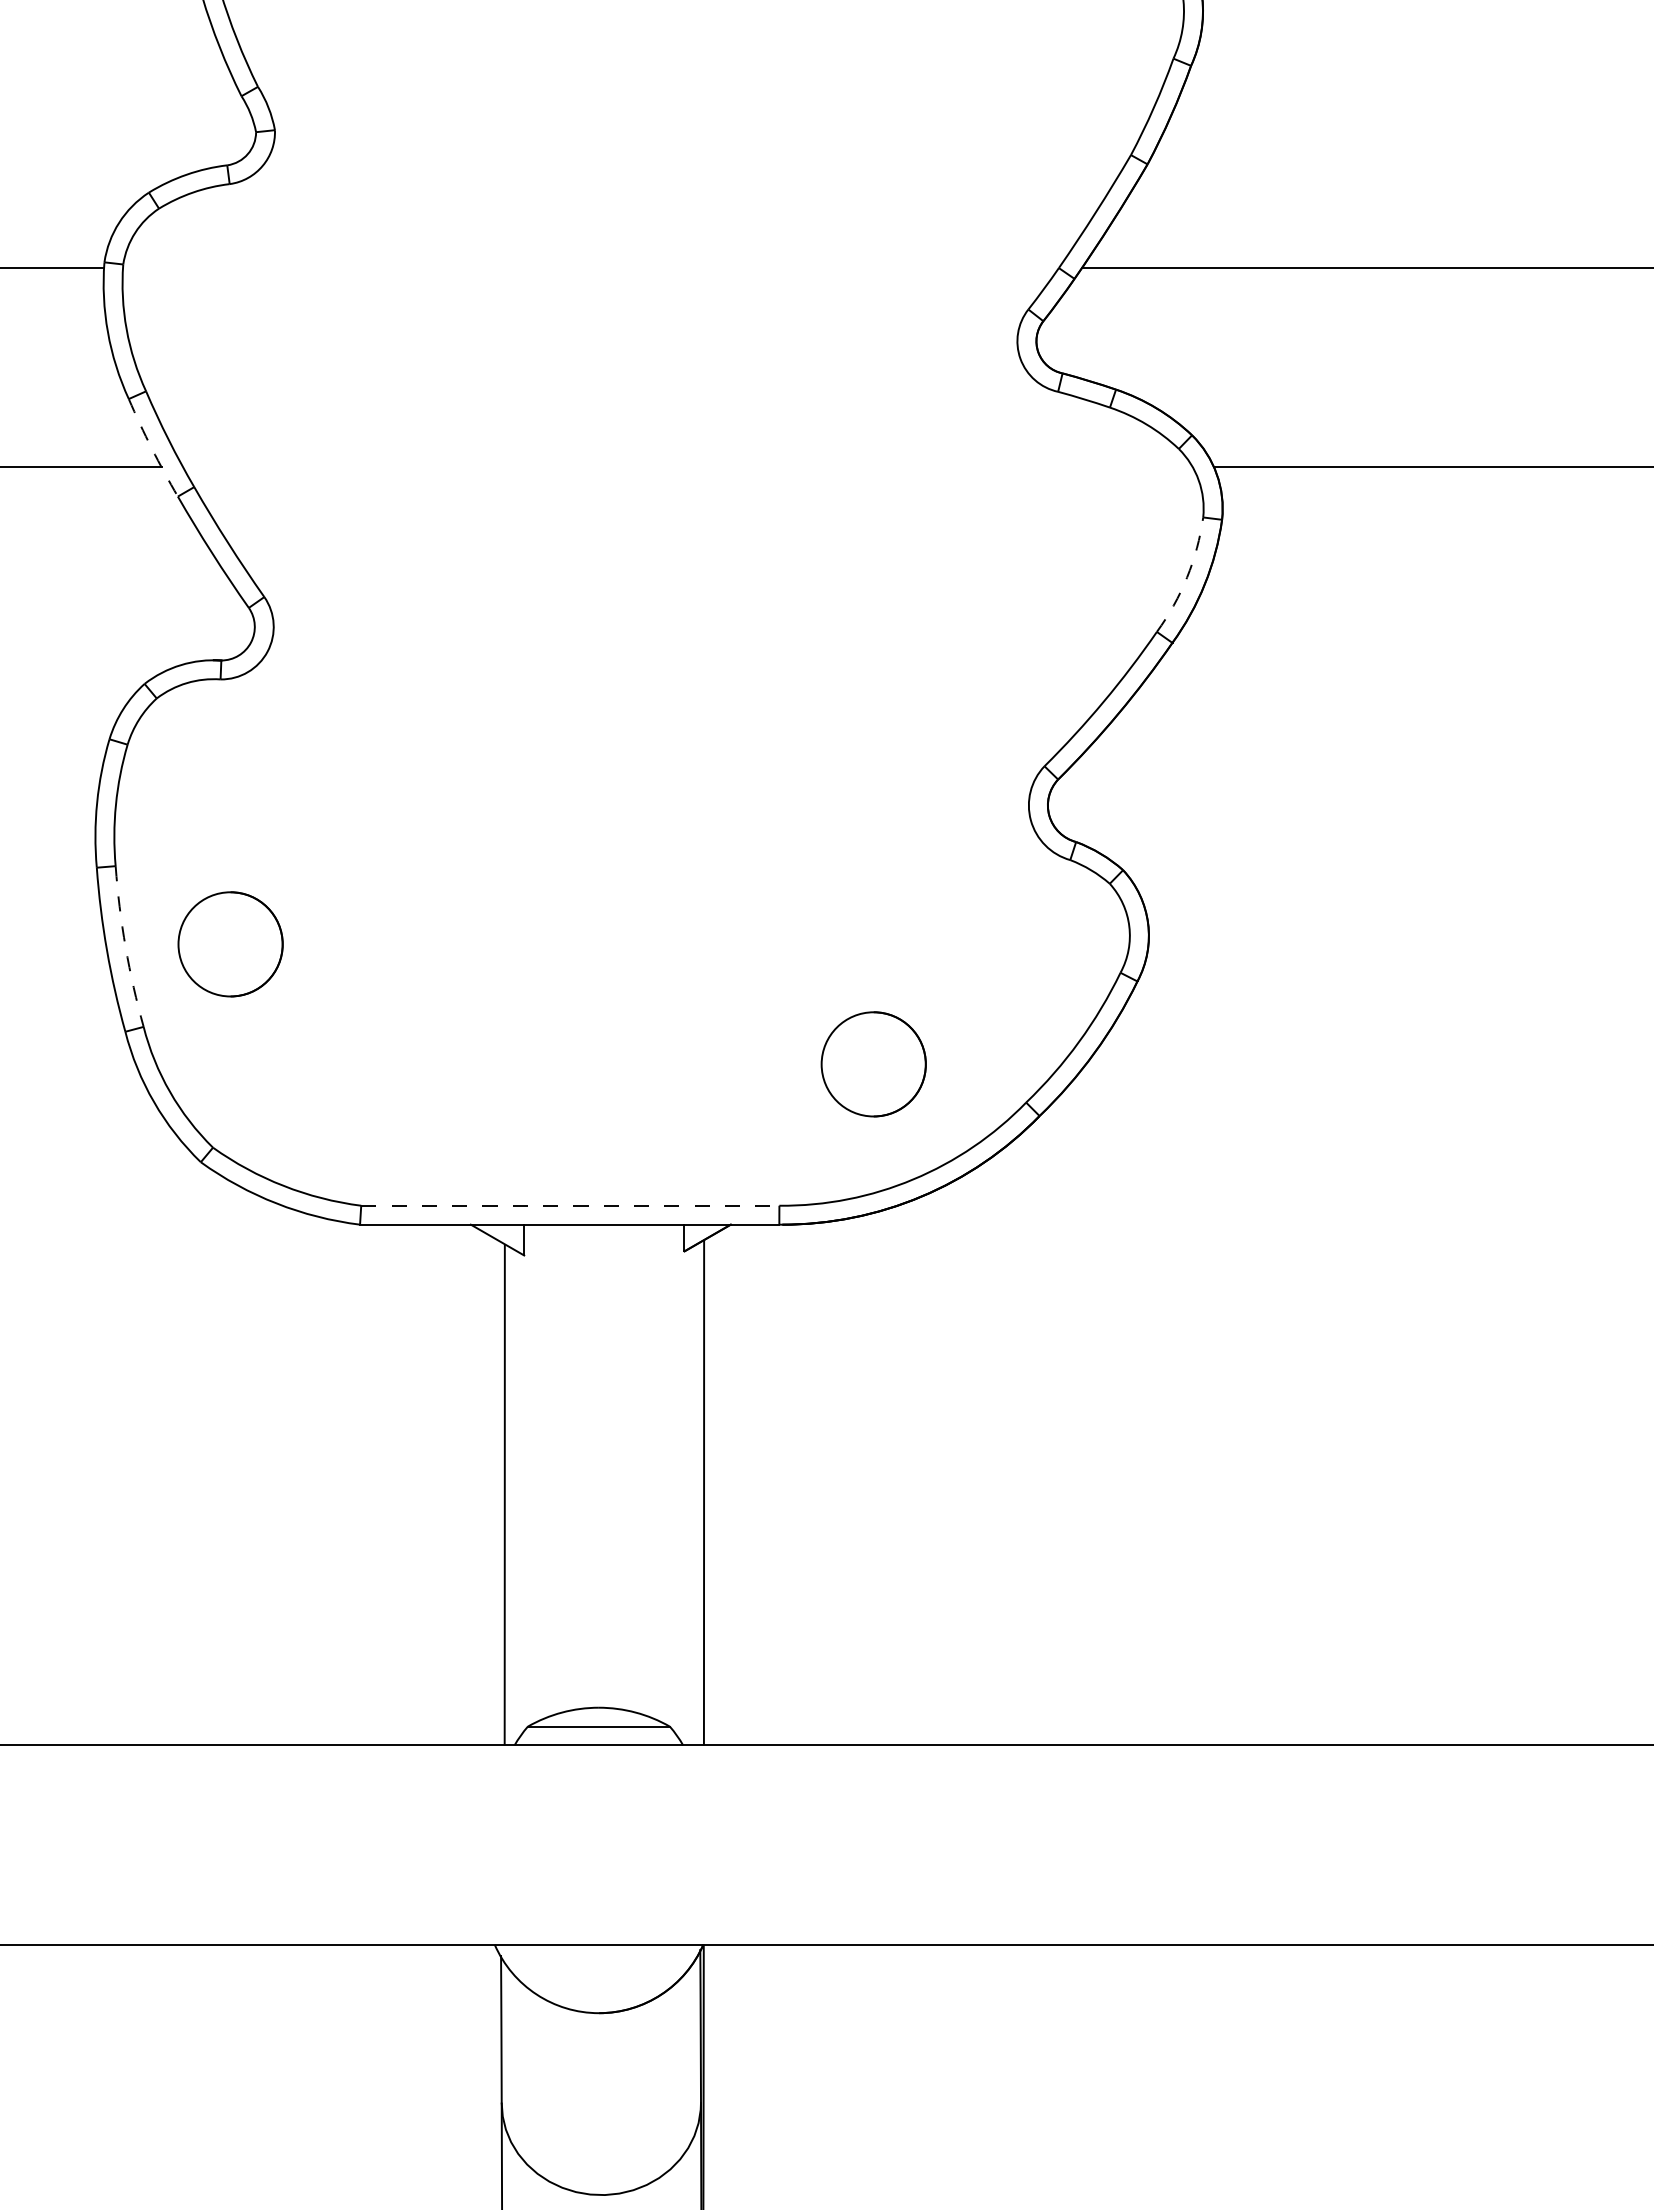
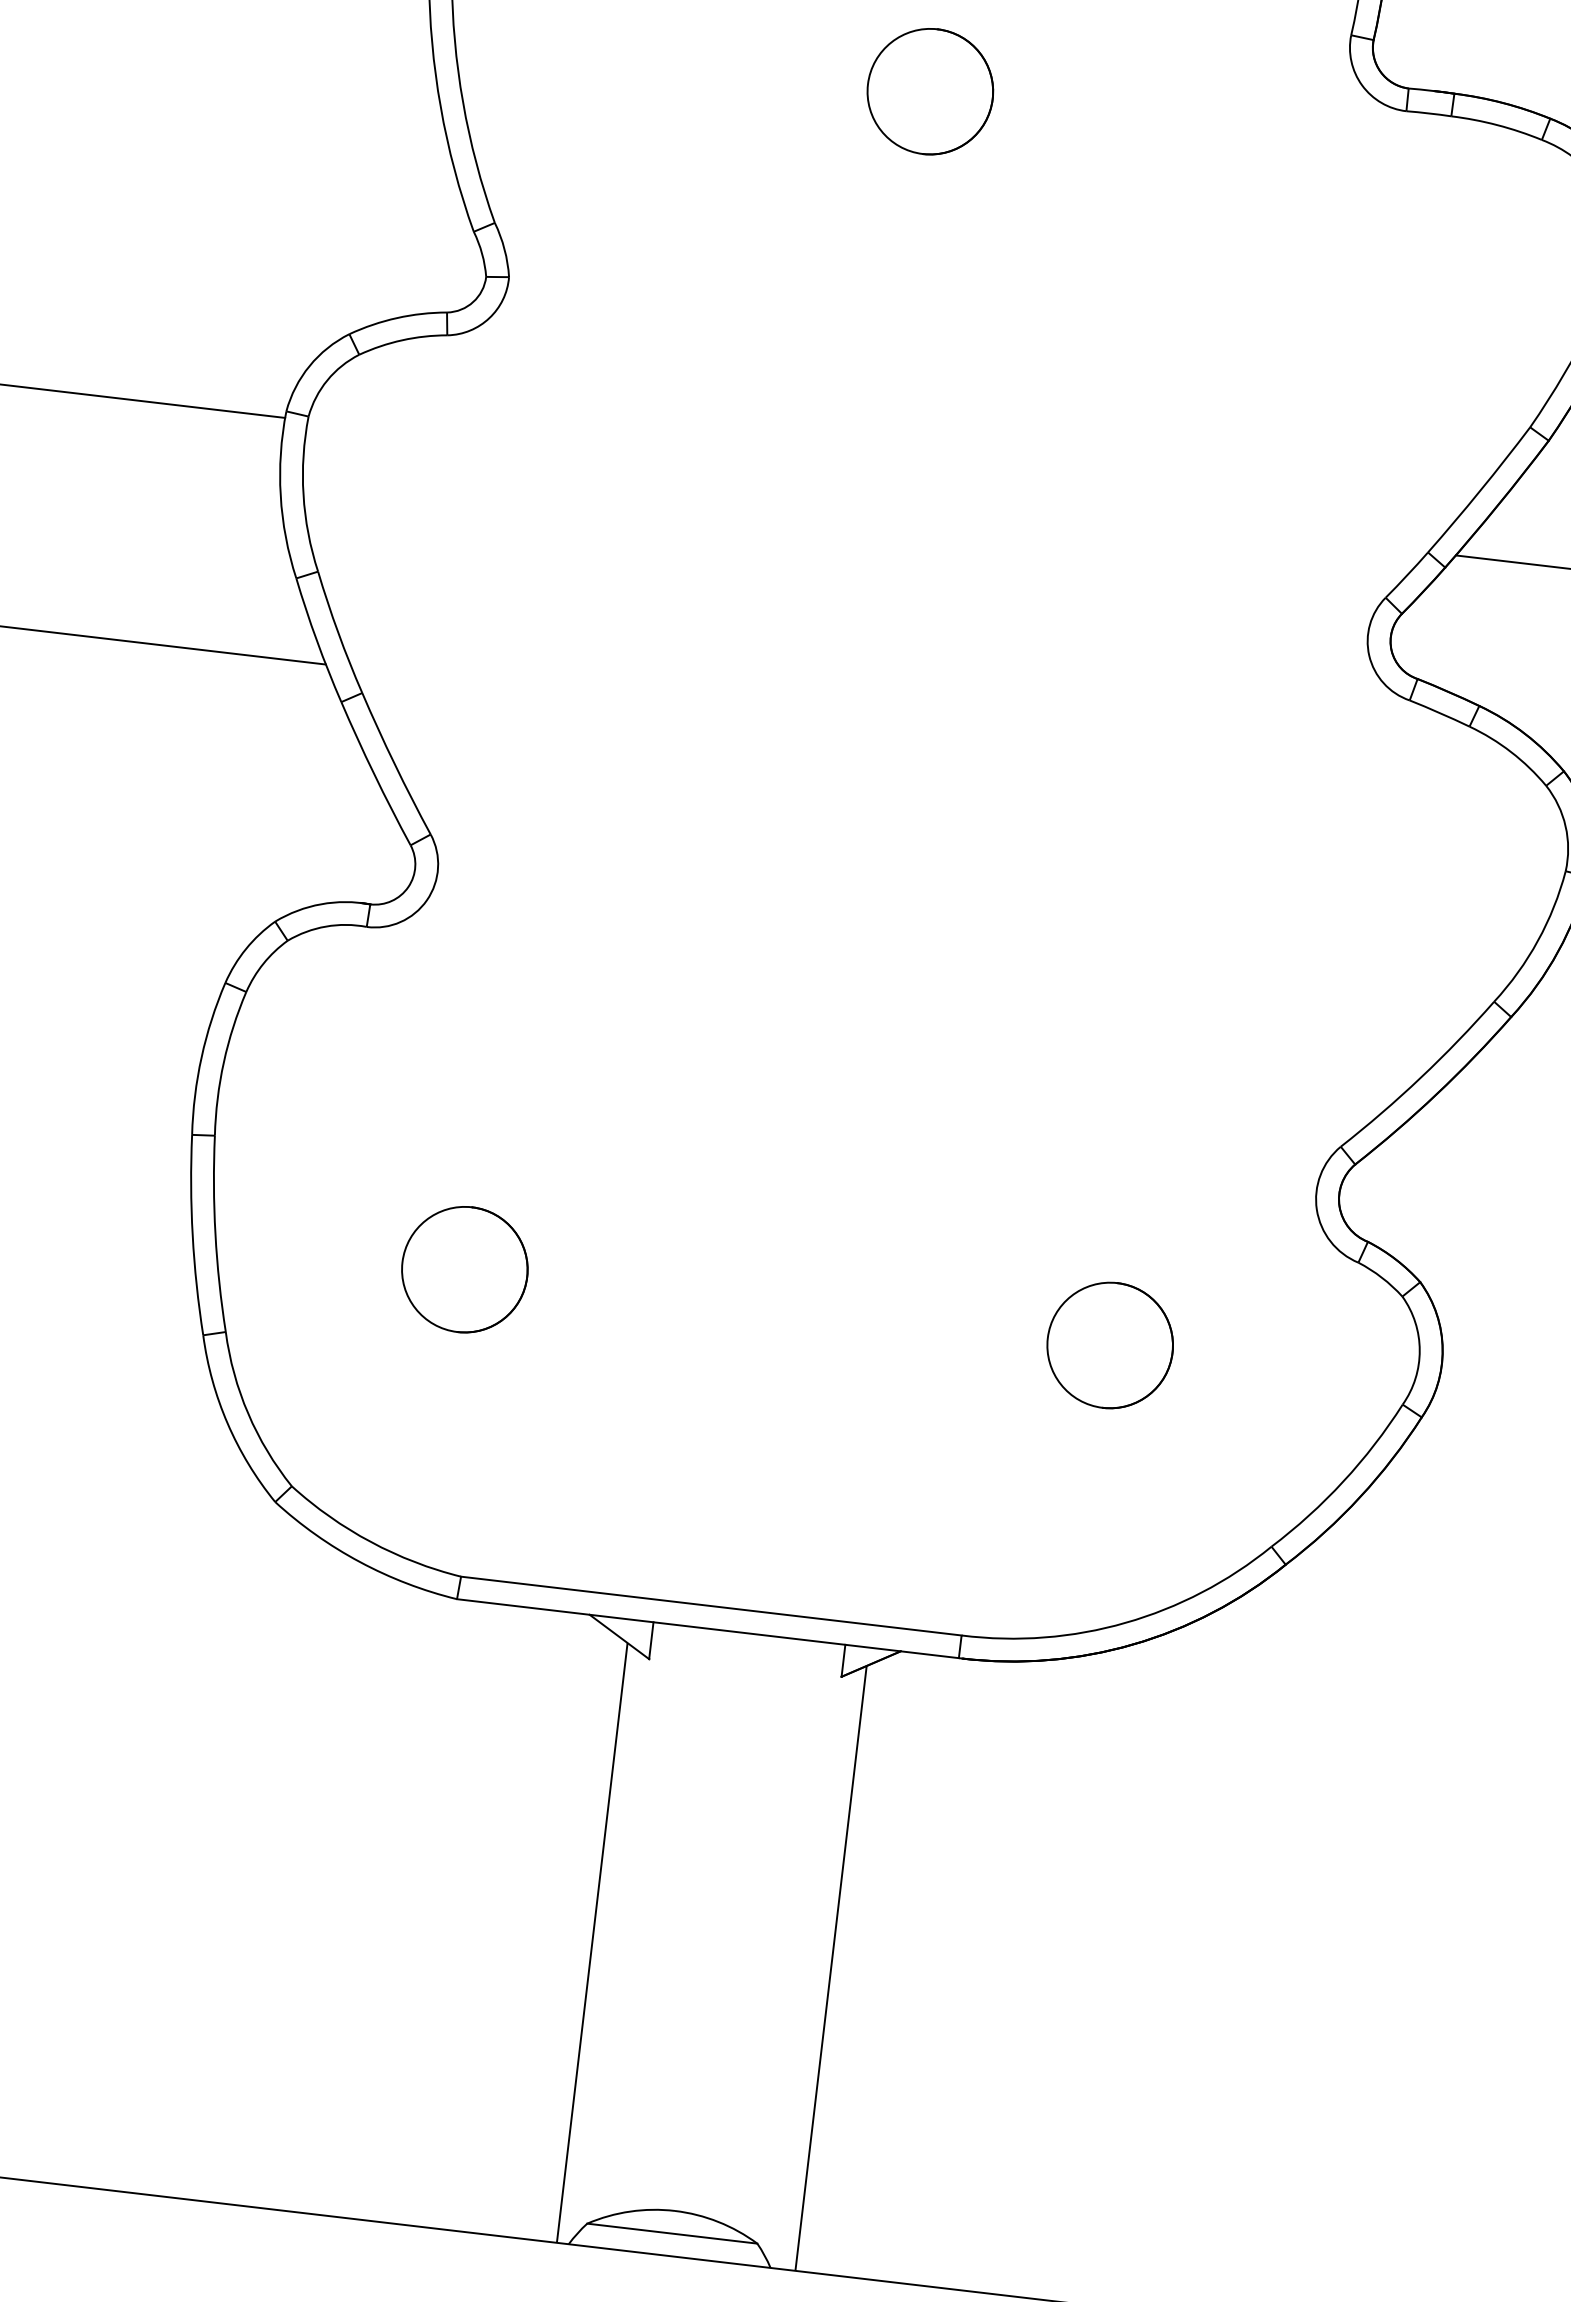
arc: (151, 448) -> (316, 640), dashed -> solid
arc: (1187, 577) -> (1538, 940), dashed -> solid
circle: (230, 944) -> (464, 1269), moved
arc: (125, 947) -> (215, 1234), dashed -> solid
circle: (873, 1064) -> (1109, 1345), moved
line: (570, 1205) -> (711, 1605), dashed -> solid

